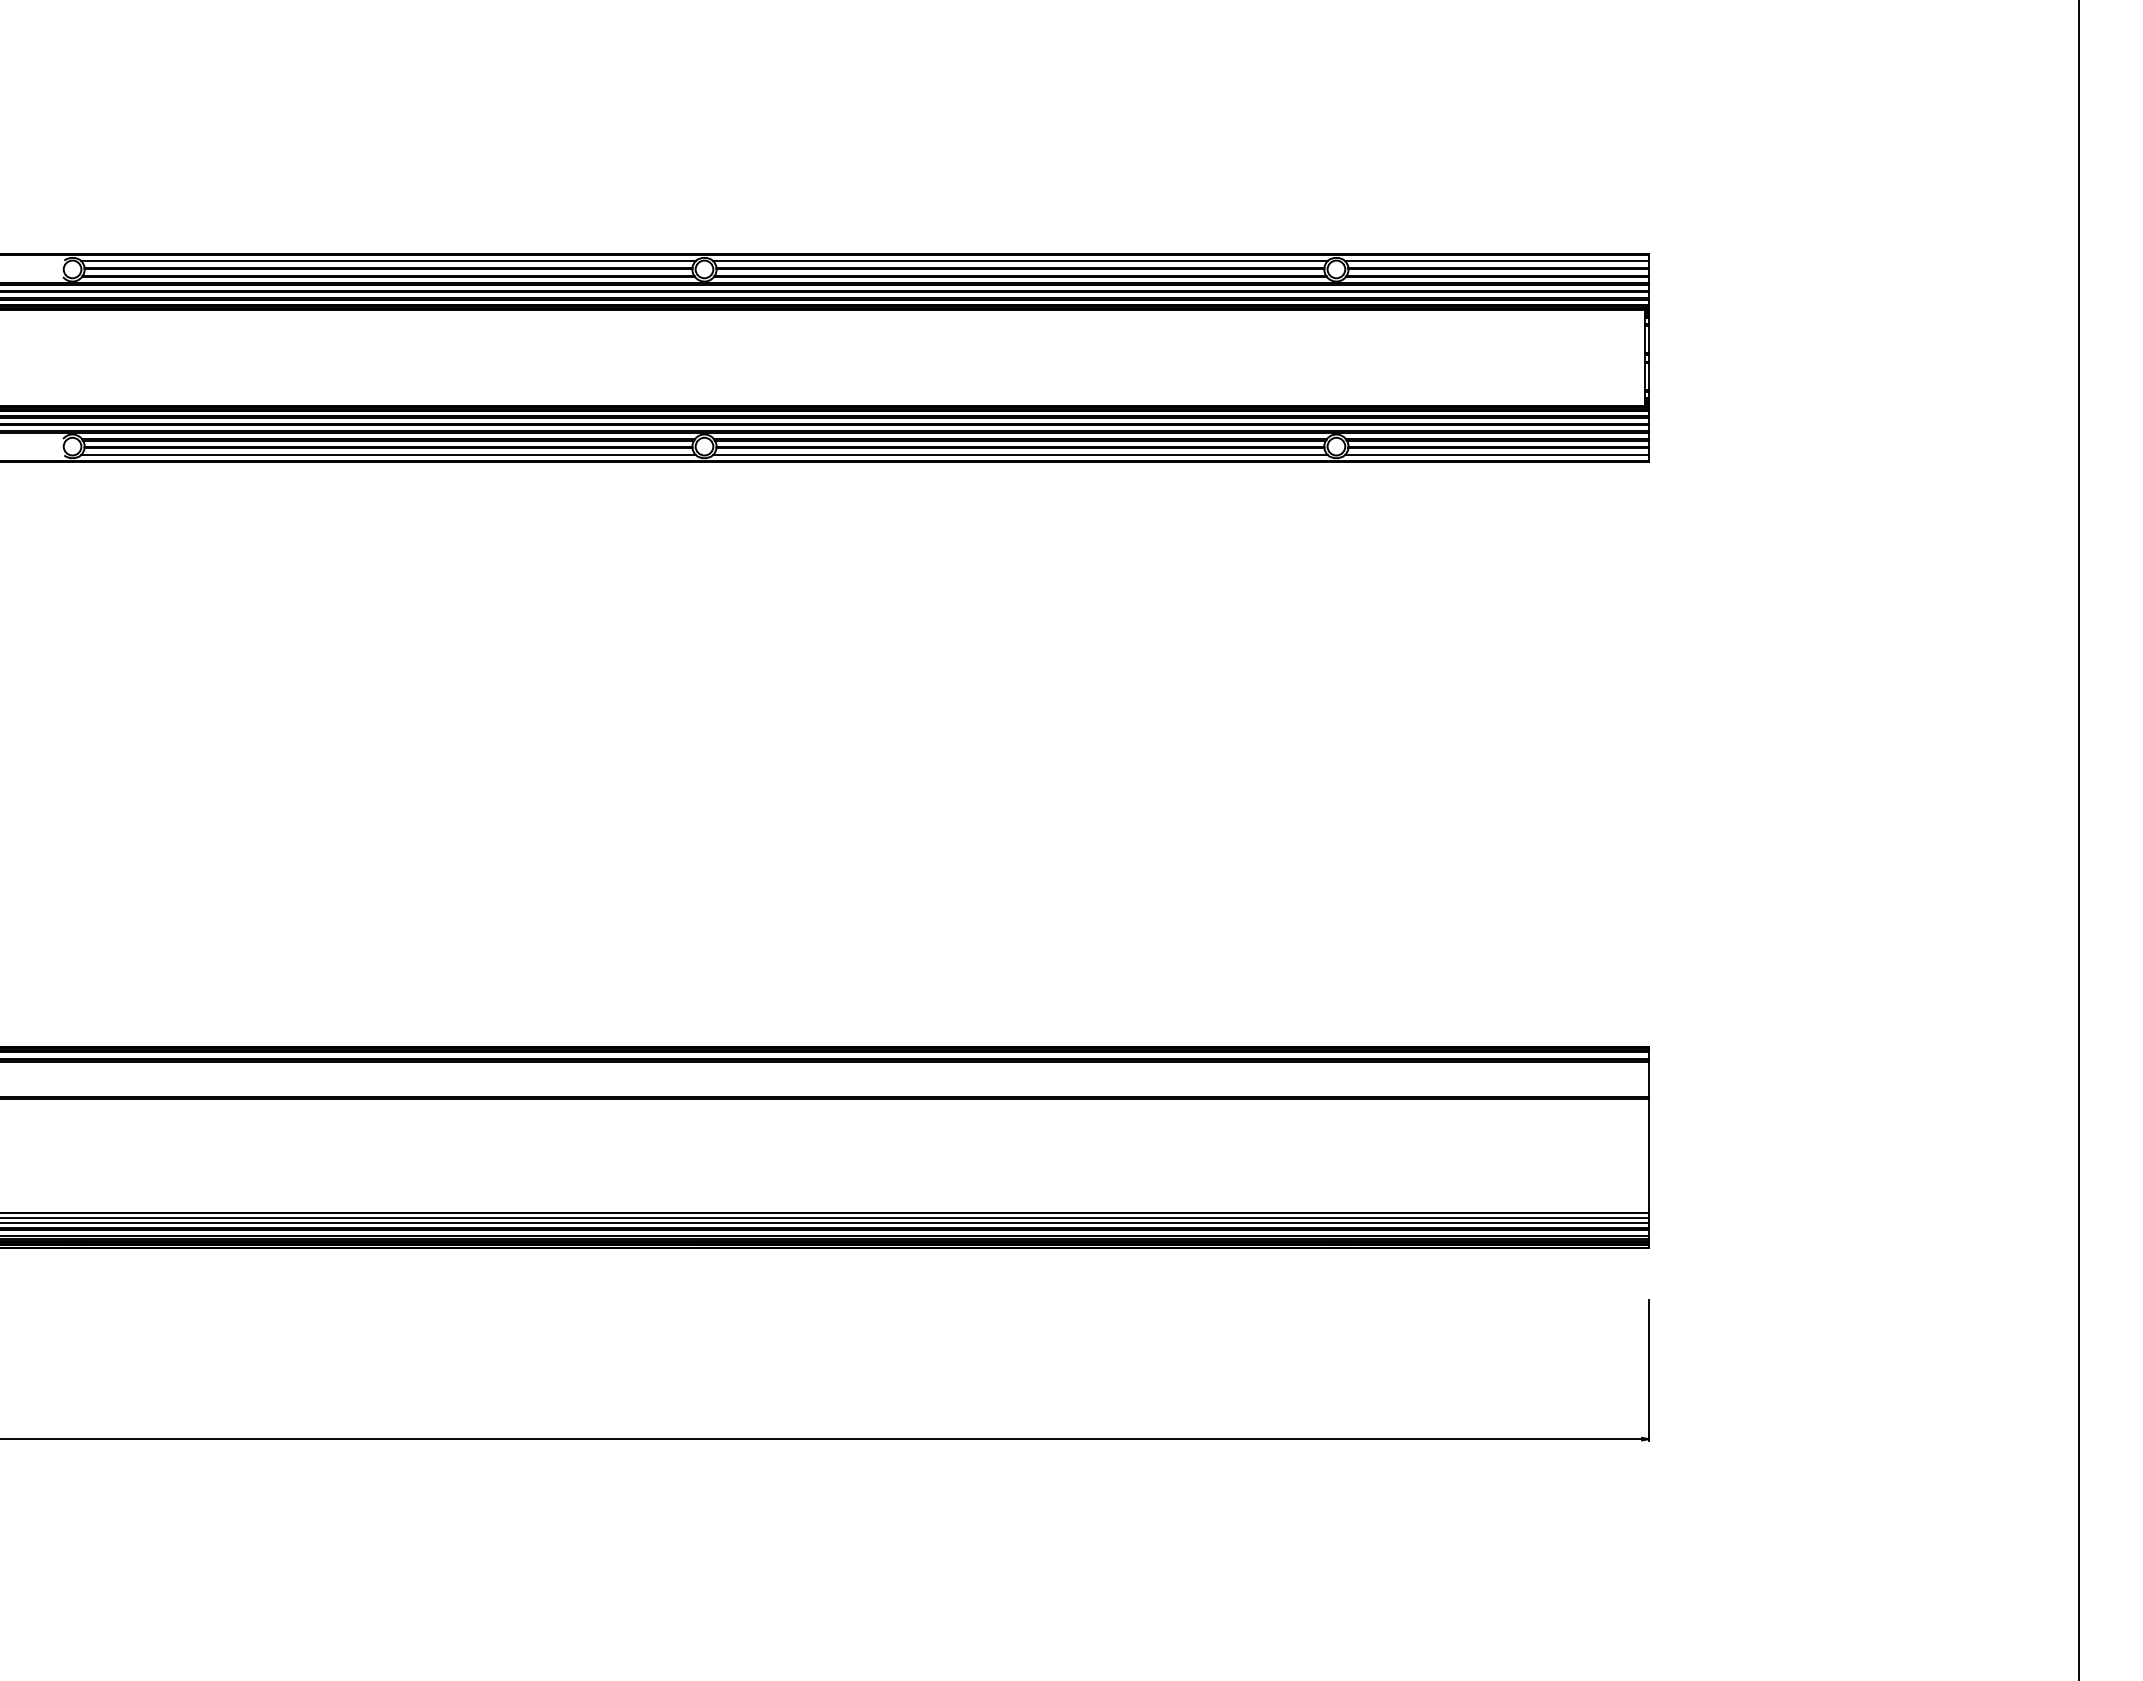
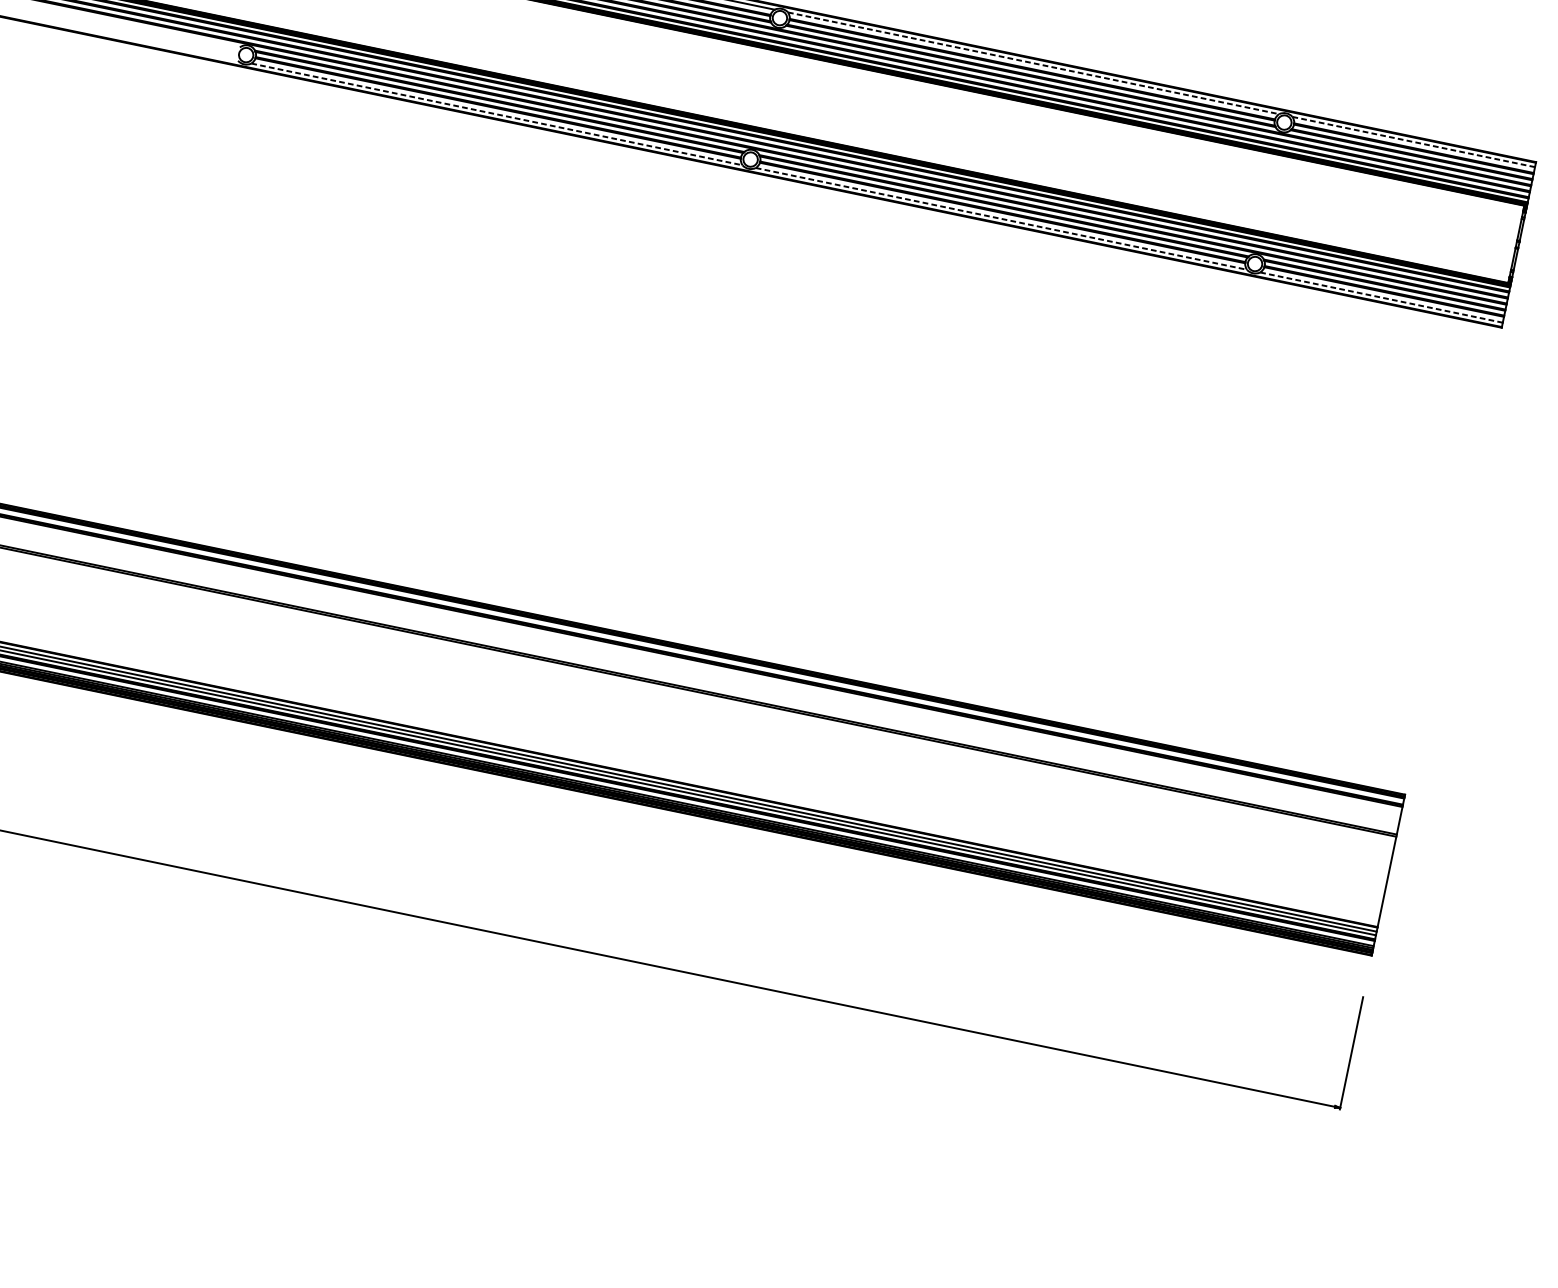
line: (1020, 260) -> (1033, 63), solid -> dashed
line: (1496, 260) -> (1413, 141), solid -> dashed
line: (388, 455) -> (496, 114), solid -> dashed
line: (1020, 455) -> (1001, 218), solid -> dashed
line: (1496, 455) -> (1381, 297), solid -> dashed

